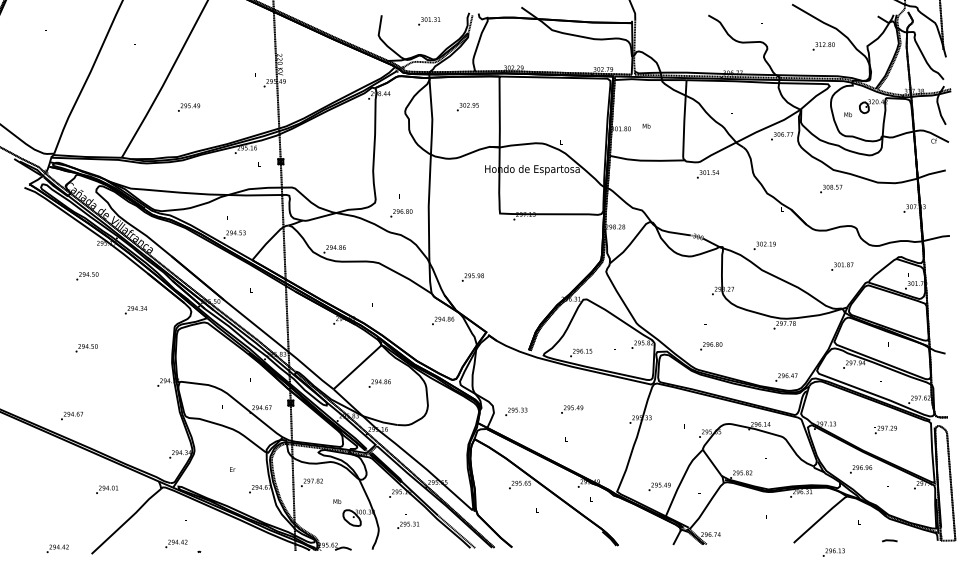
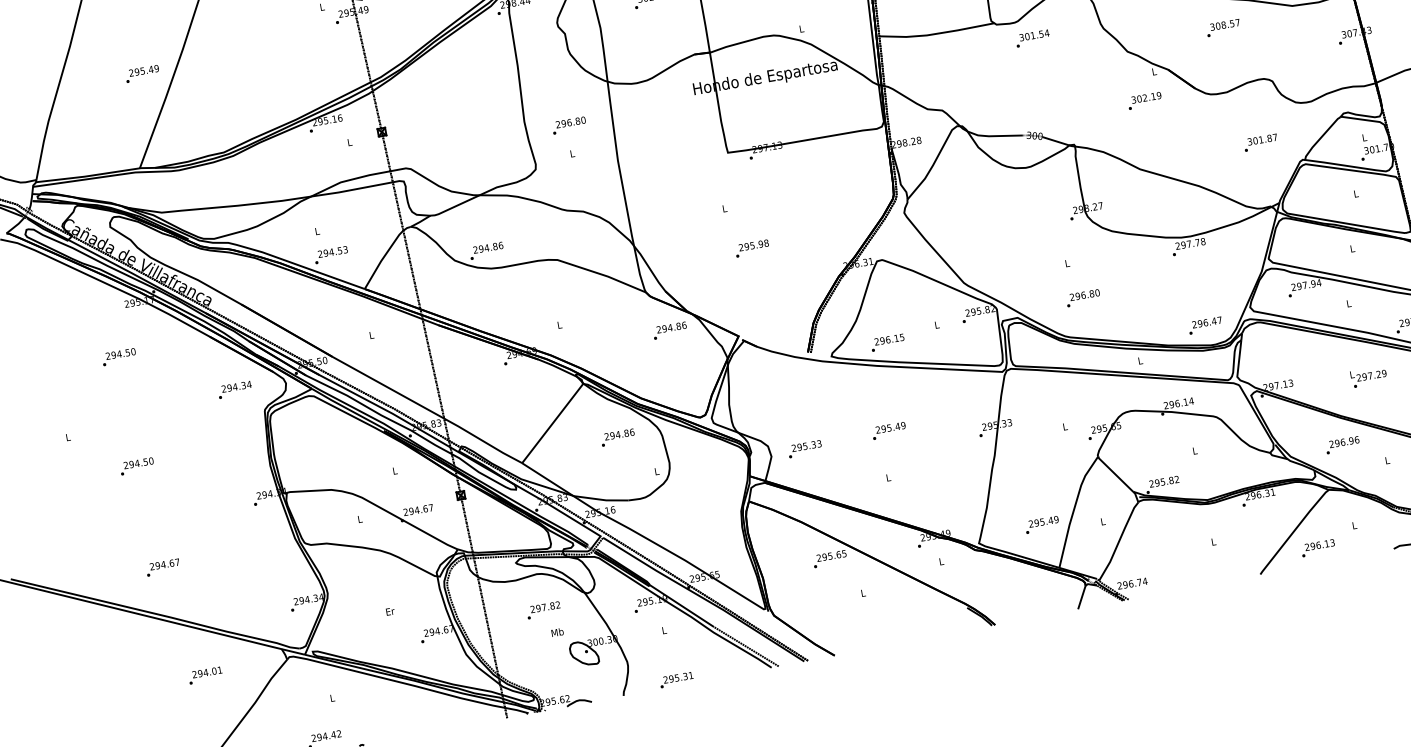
text: (189, 107) -> (143, 73), moved
text: (401, 213) -> (569, 125), moved
text: (764, 245) -> (1144, 100), moved
text: (472, 277) -> (751, 248), moved
text: (135, 310) -> (234, 390), moved
text: (379, 383) -> (617, 437), moved
text: (71, 415) -> (162, 566), moved
text: (311, 482) -> (542, 609), moved
text: (408, 524) -> (676, 678), moved
text: (833, 552) -> (1317, 548), moved

